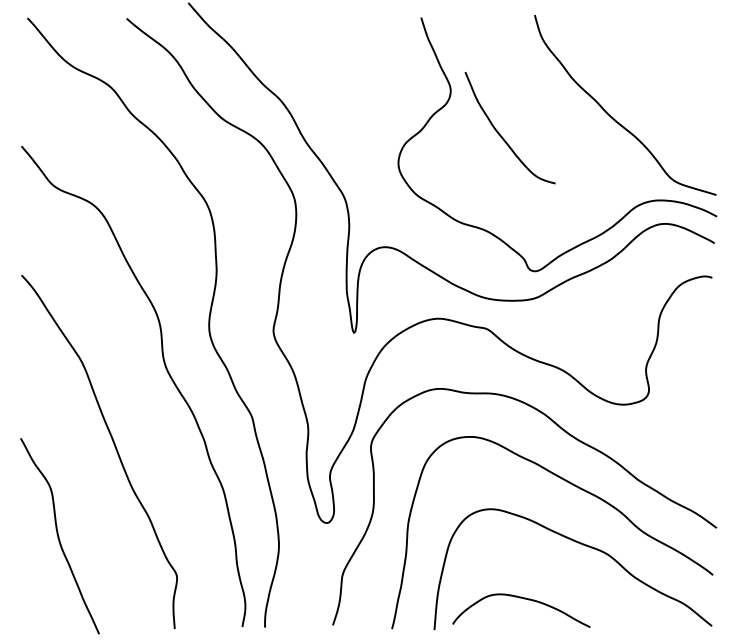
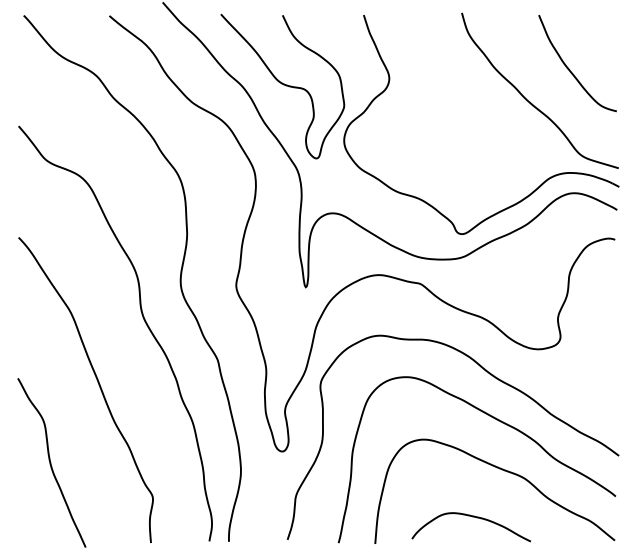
curve: (328, 99) -> (283, 85), added
curve: (501, 135) -> (570, 69), moved
curve: (522, 599) -> (472, 517), moved

